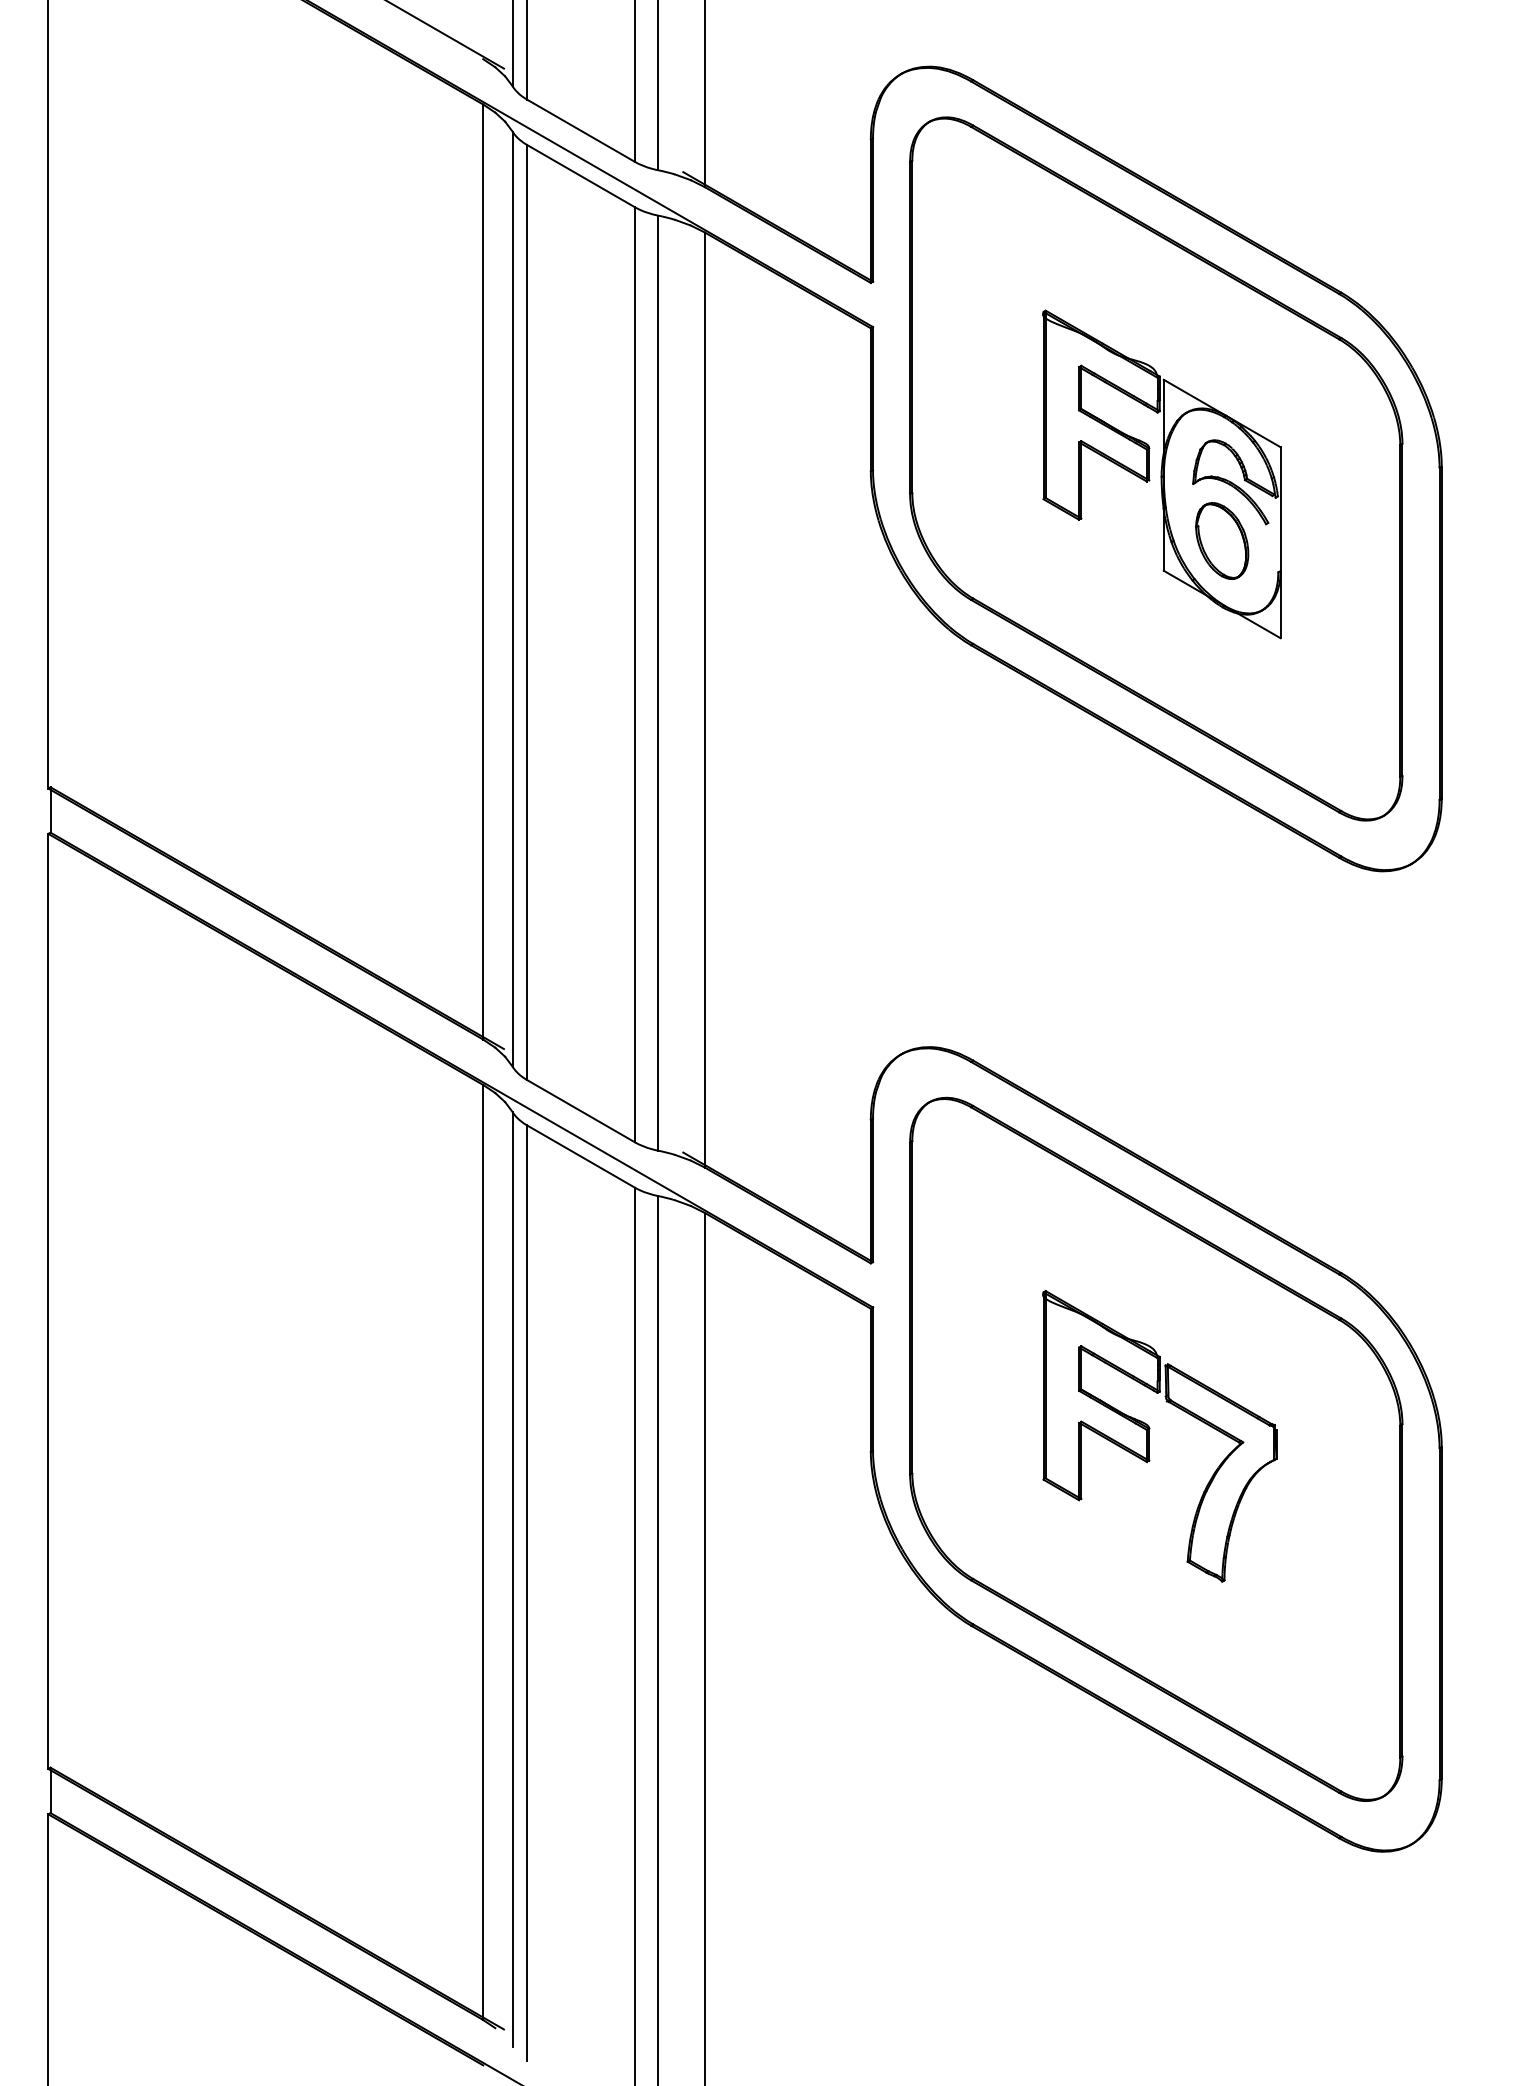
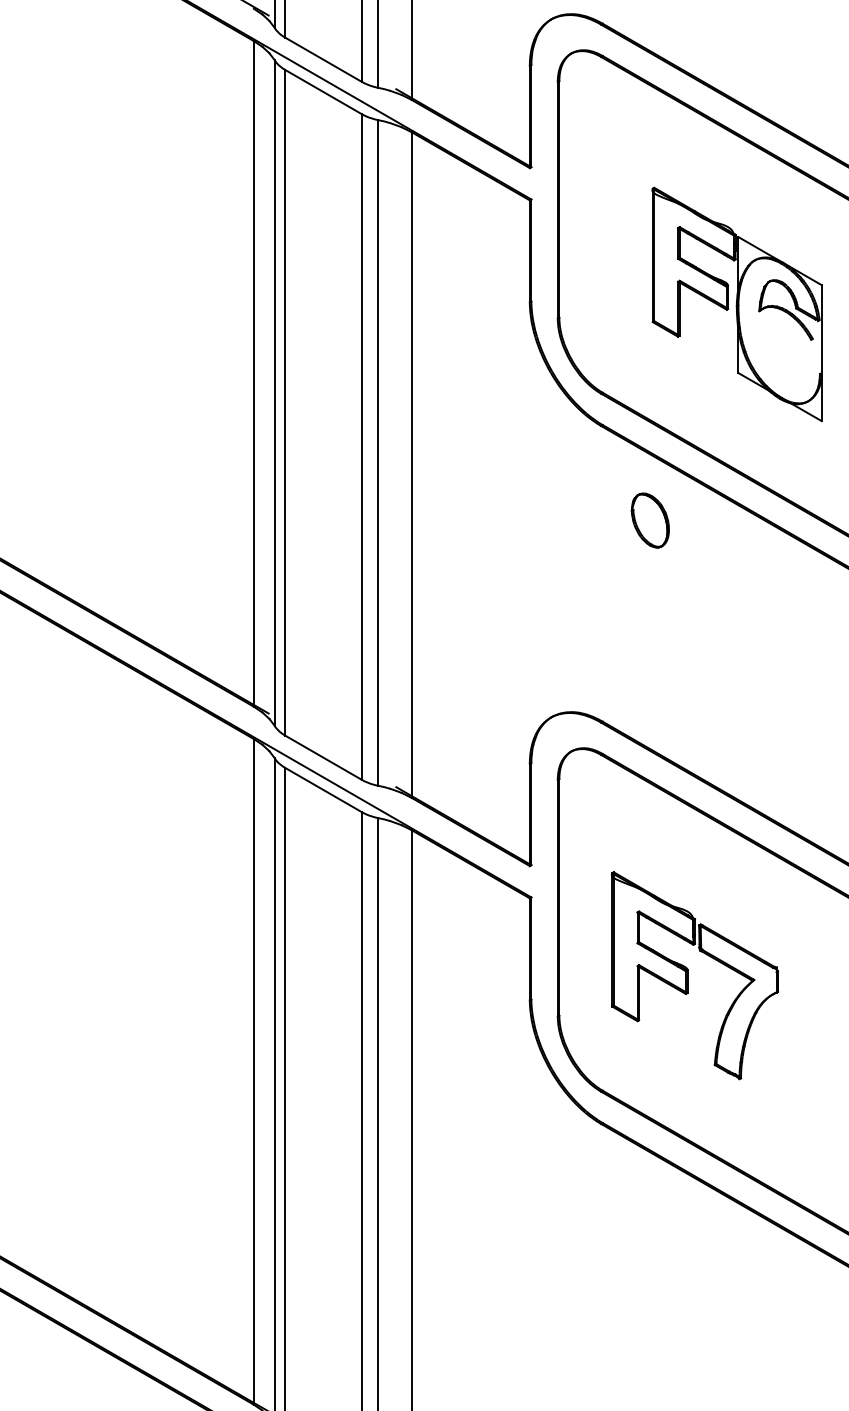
part: (1222, 540) -> (650, 520), moved
part: (1149, 1436) -> (687, 975), moved

